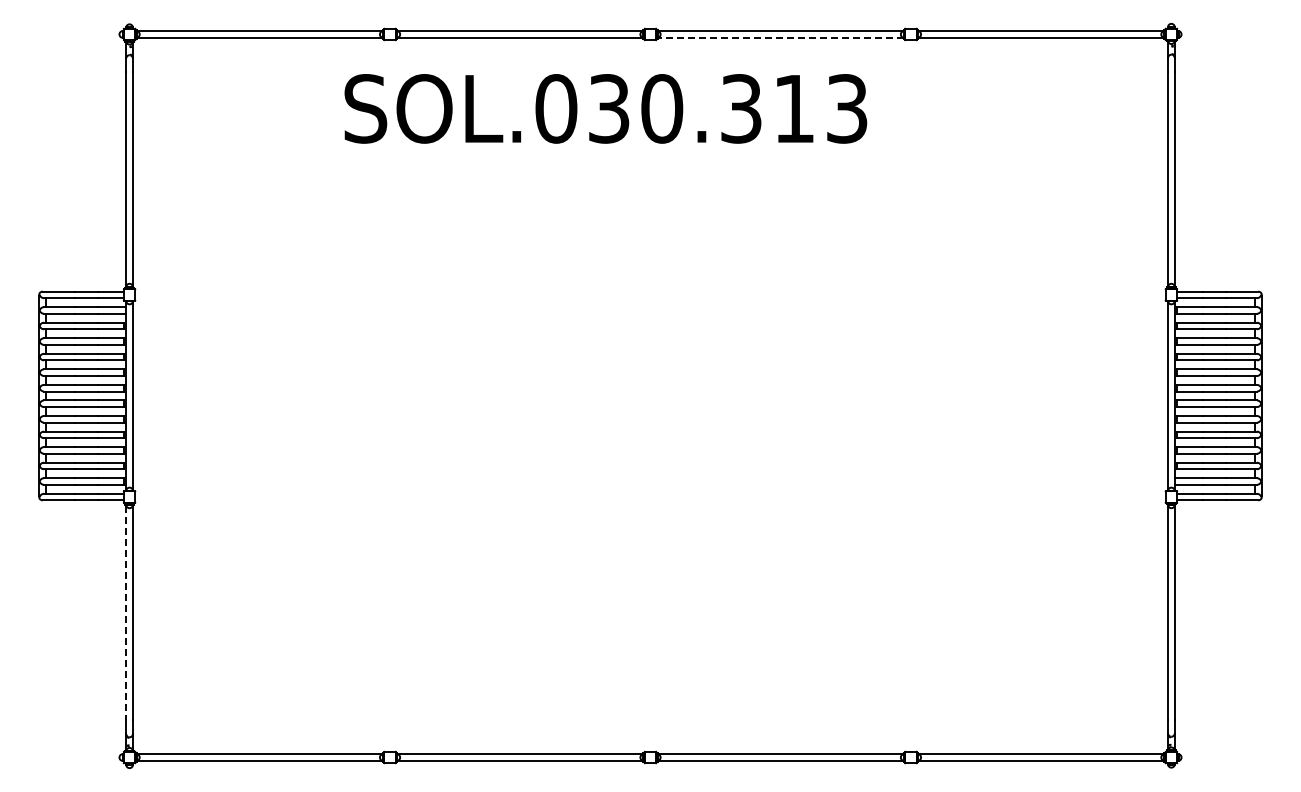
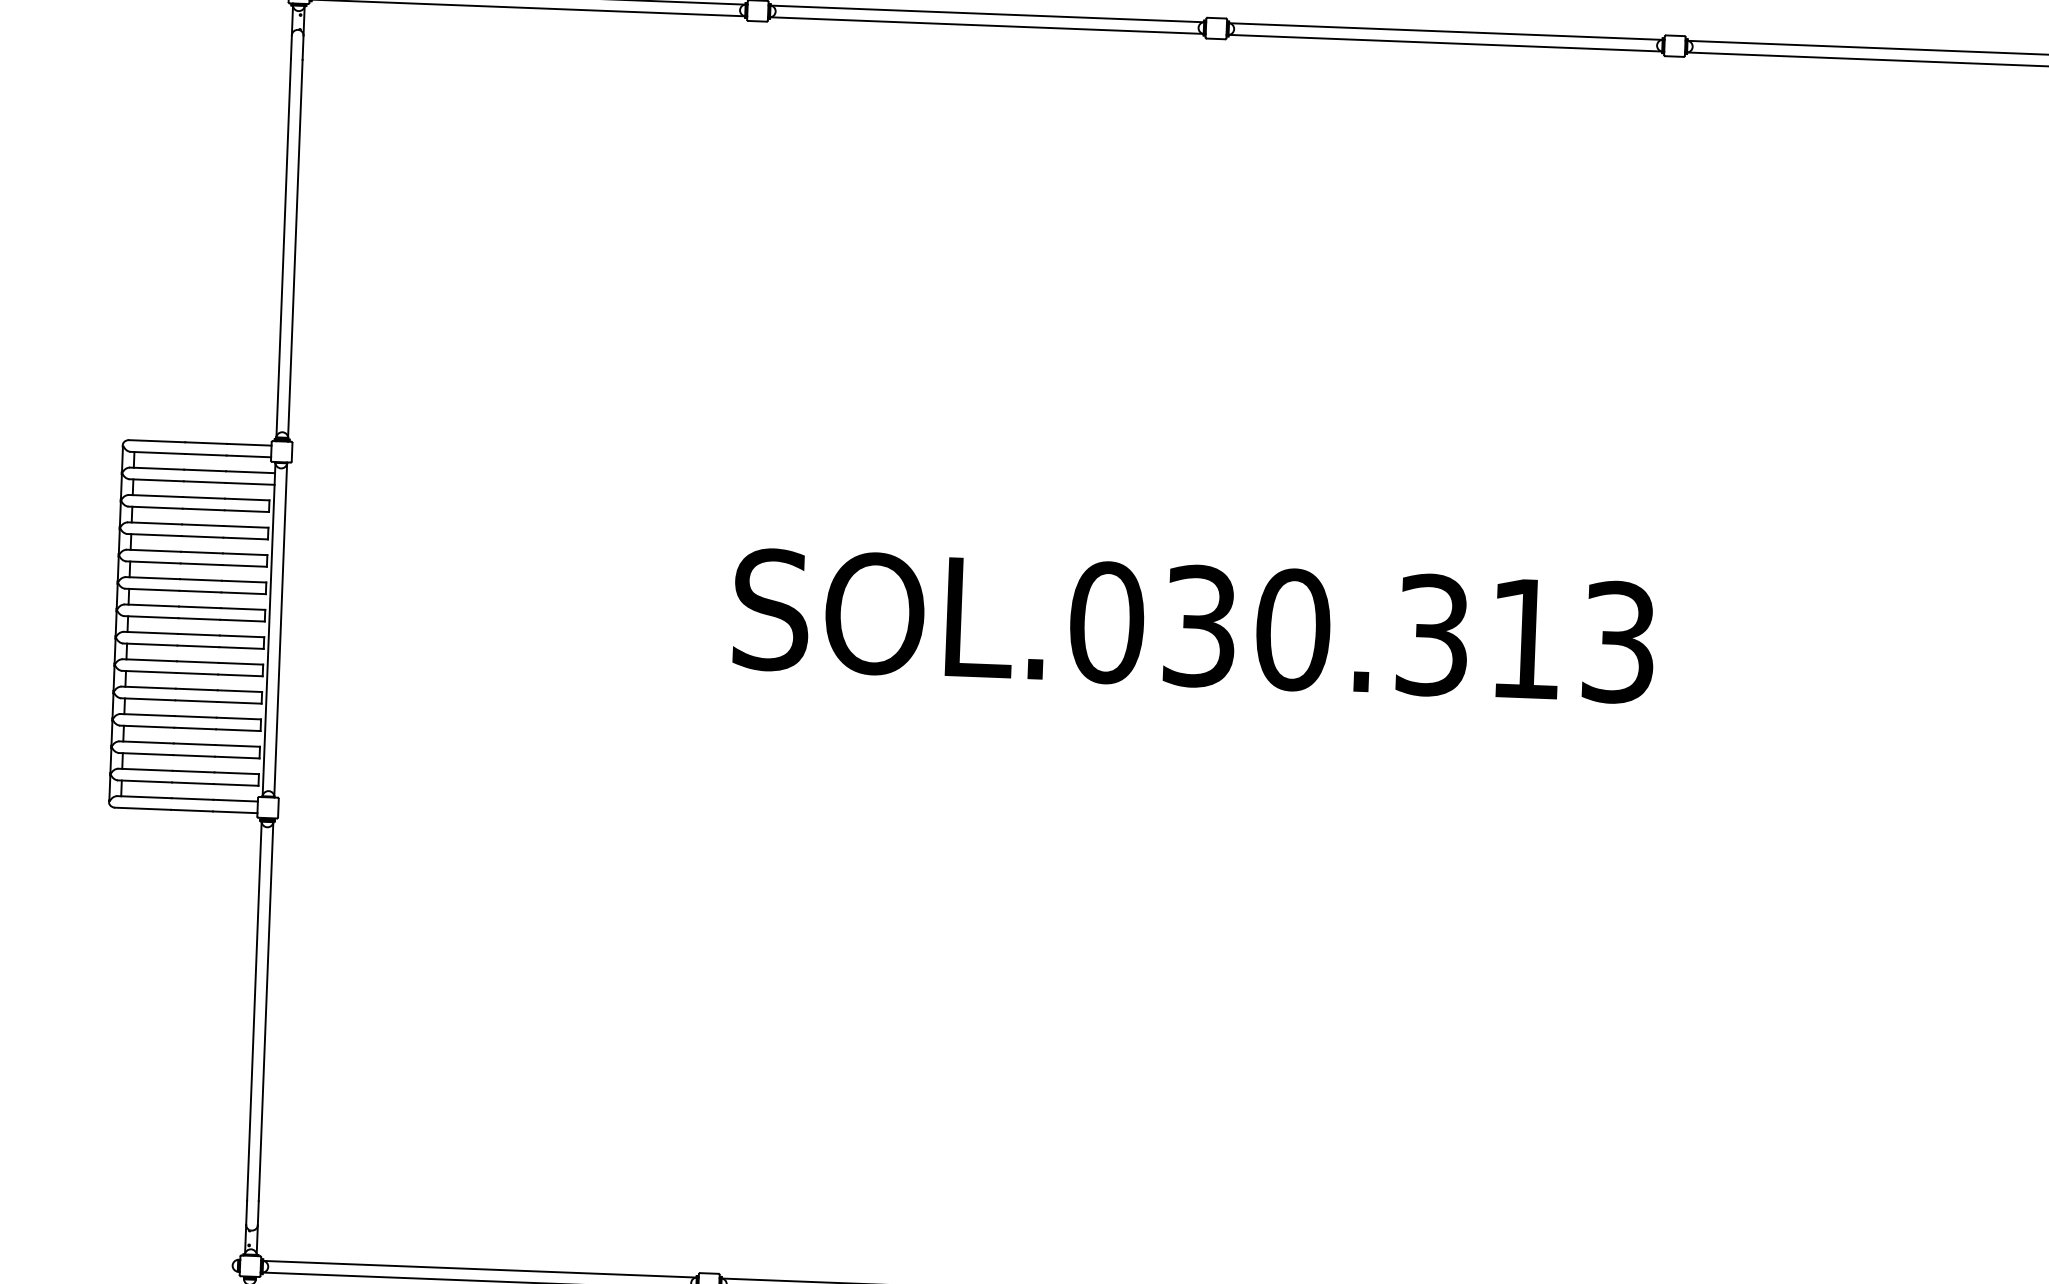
line: (780, 37) -> (1445, 42), dashed -> solid
text: (605, 108) -> (1193, 625), moved
line: (126, 613) -> (254, 1012), dashed -> solid

